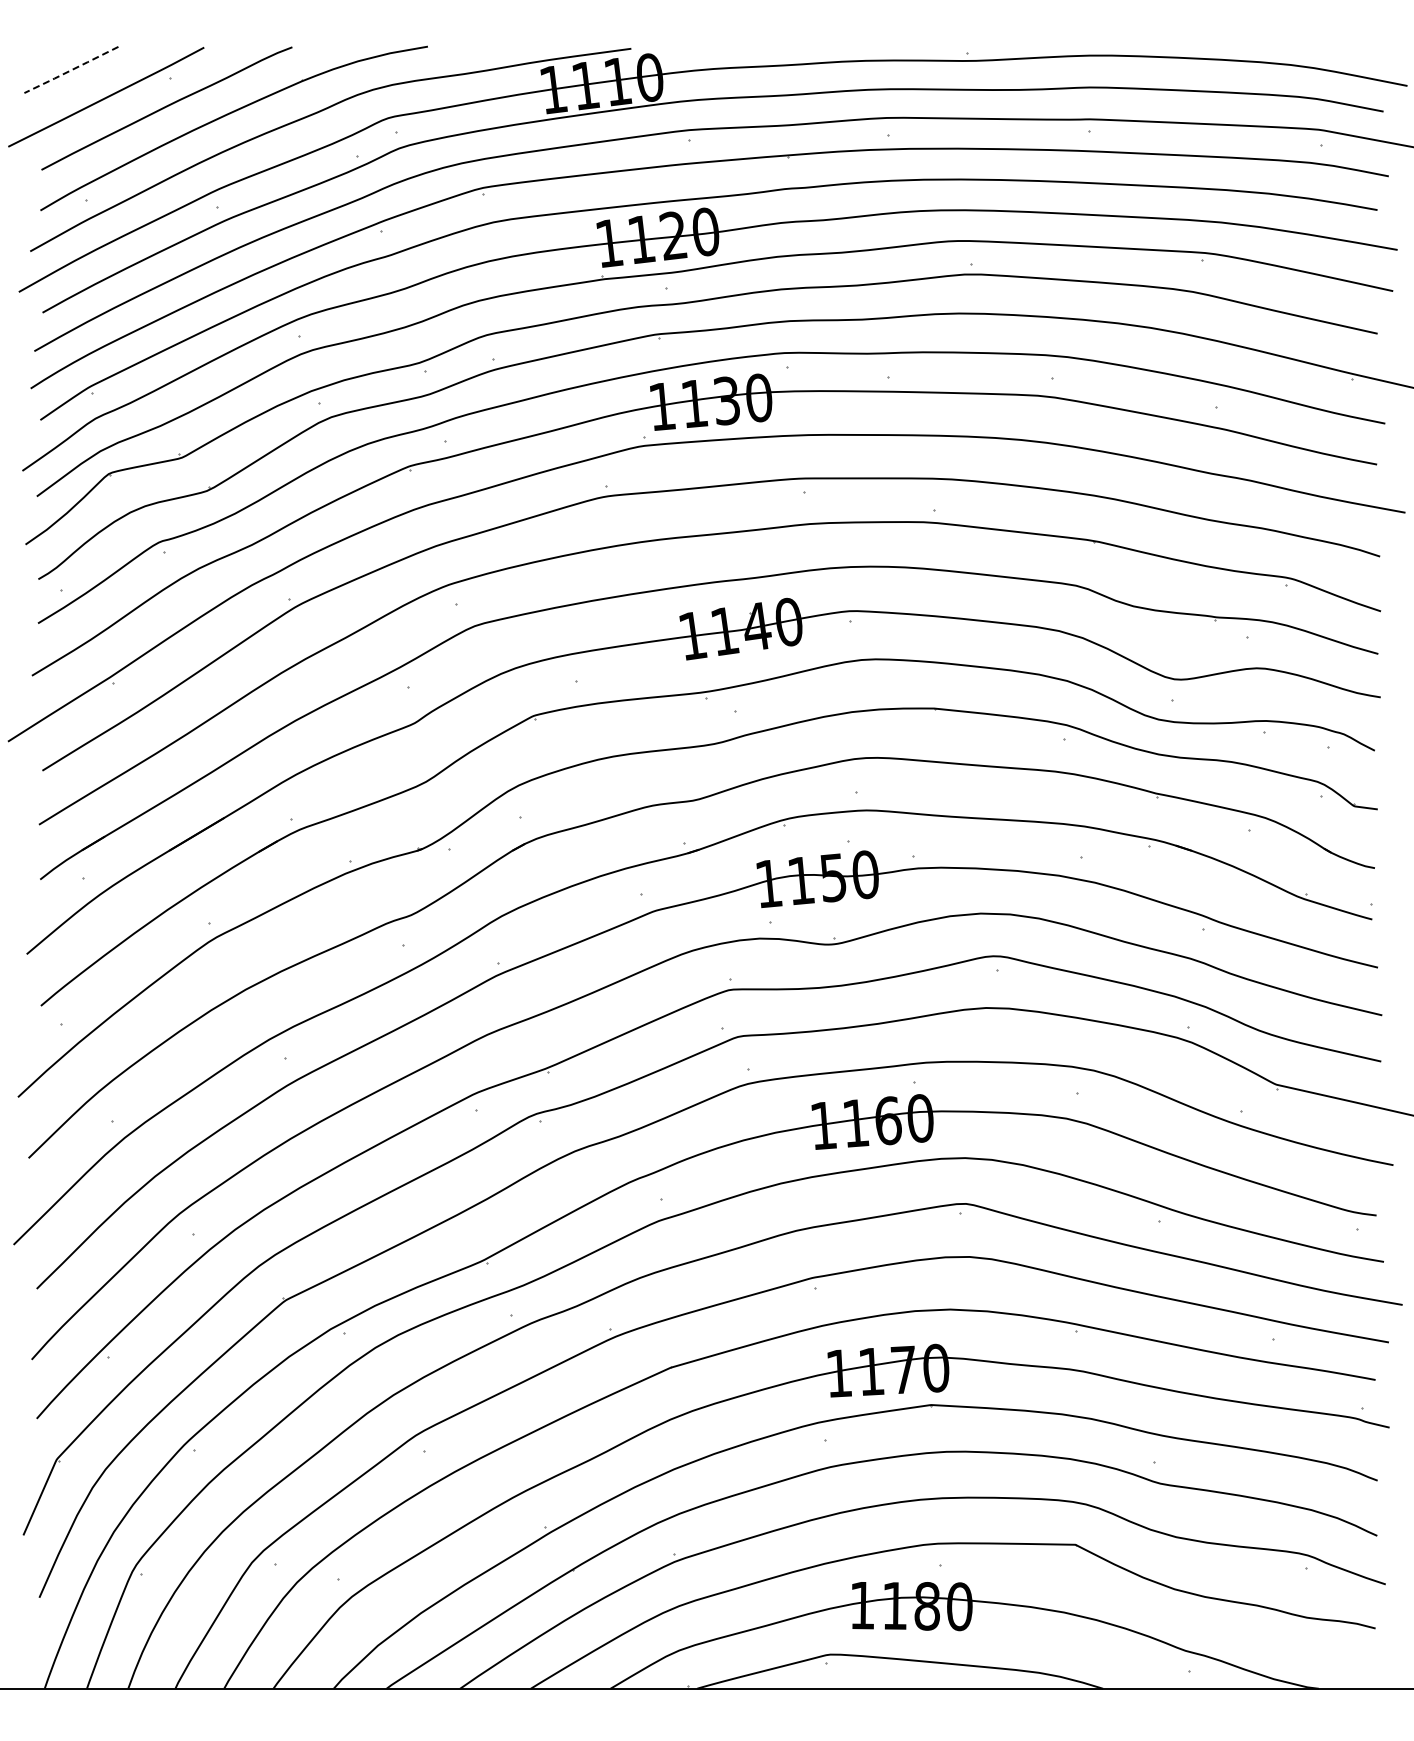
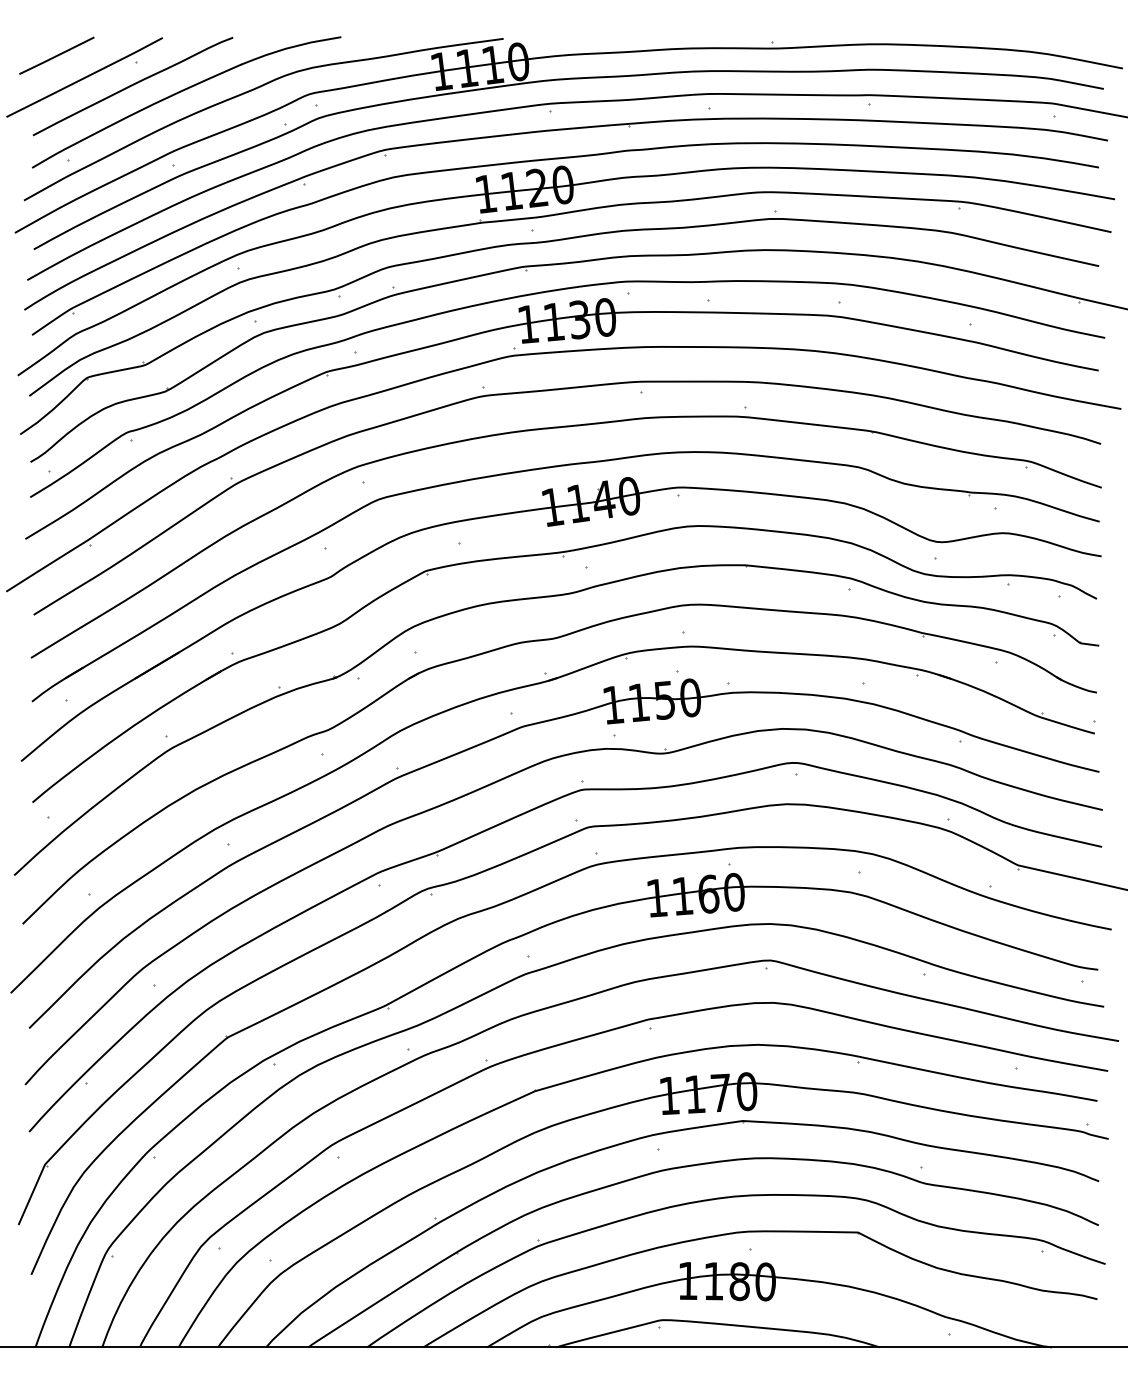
line: (71, 70) -> (56, 56), dashed -> solid

